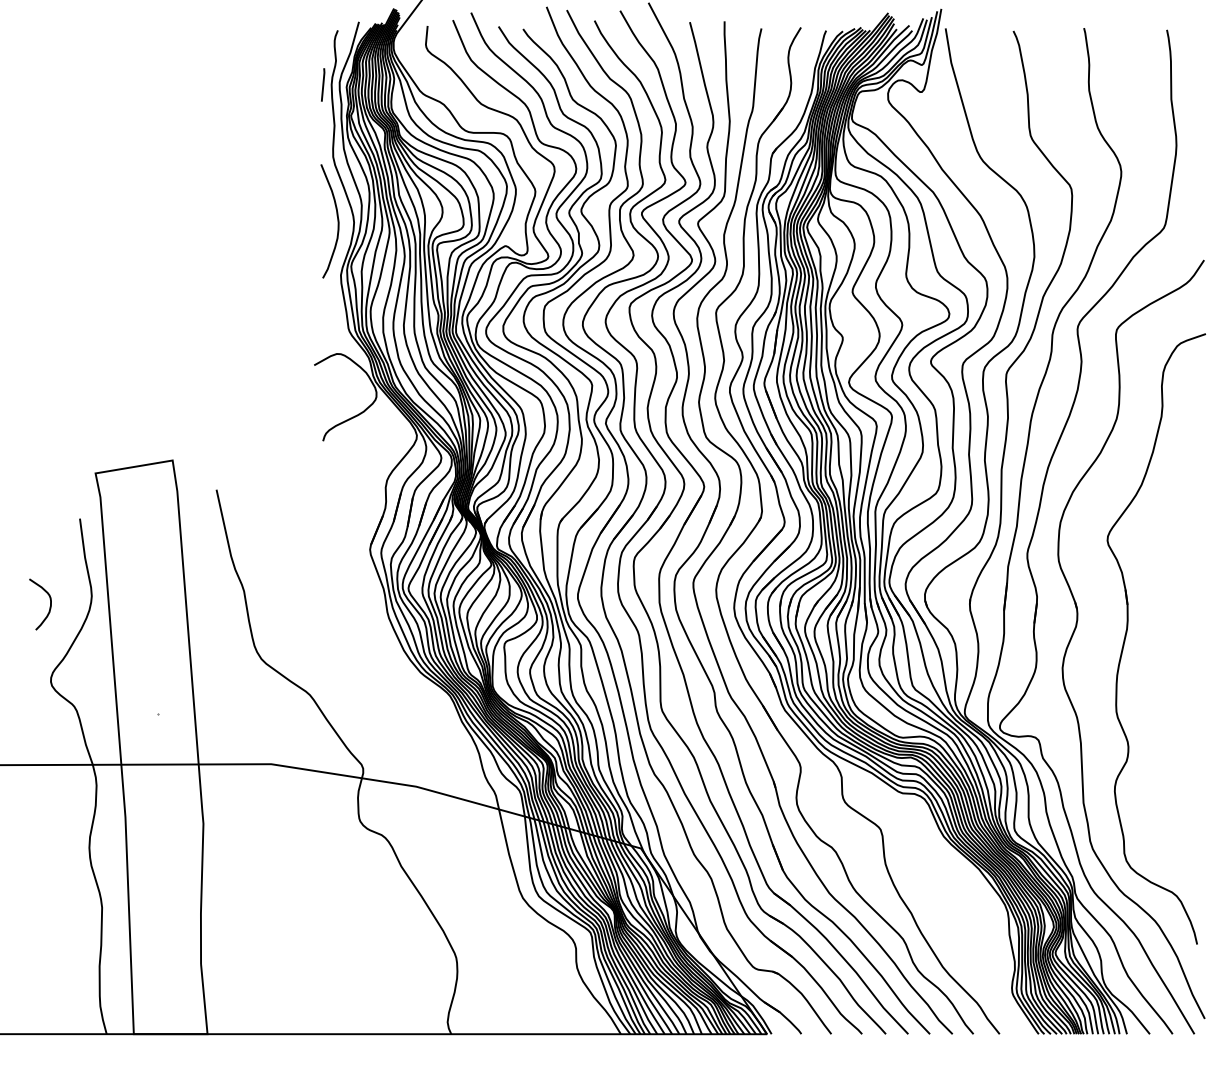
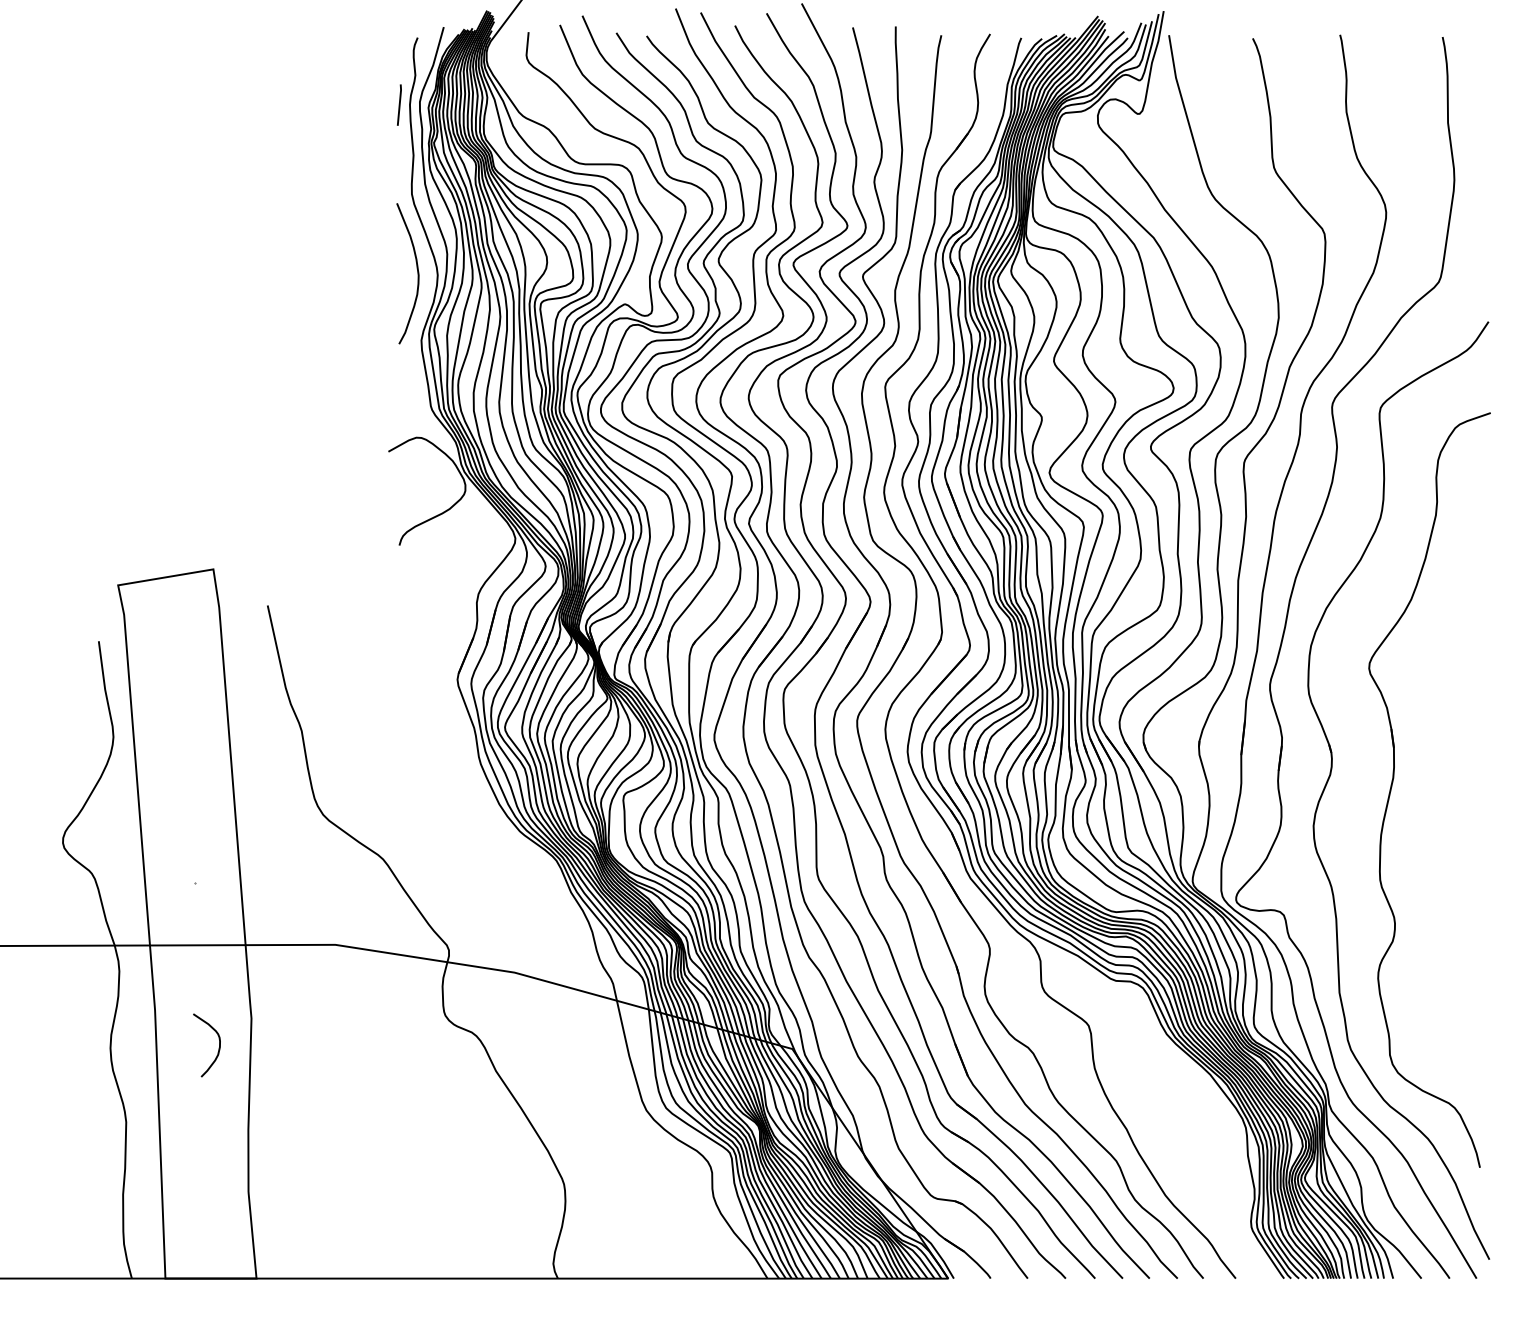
curve: (49, 607) -> (218, 1048), moved

